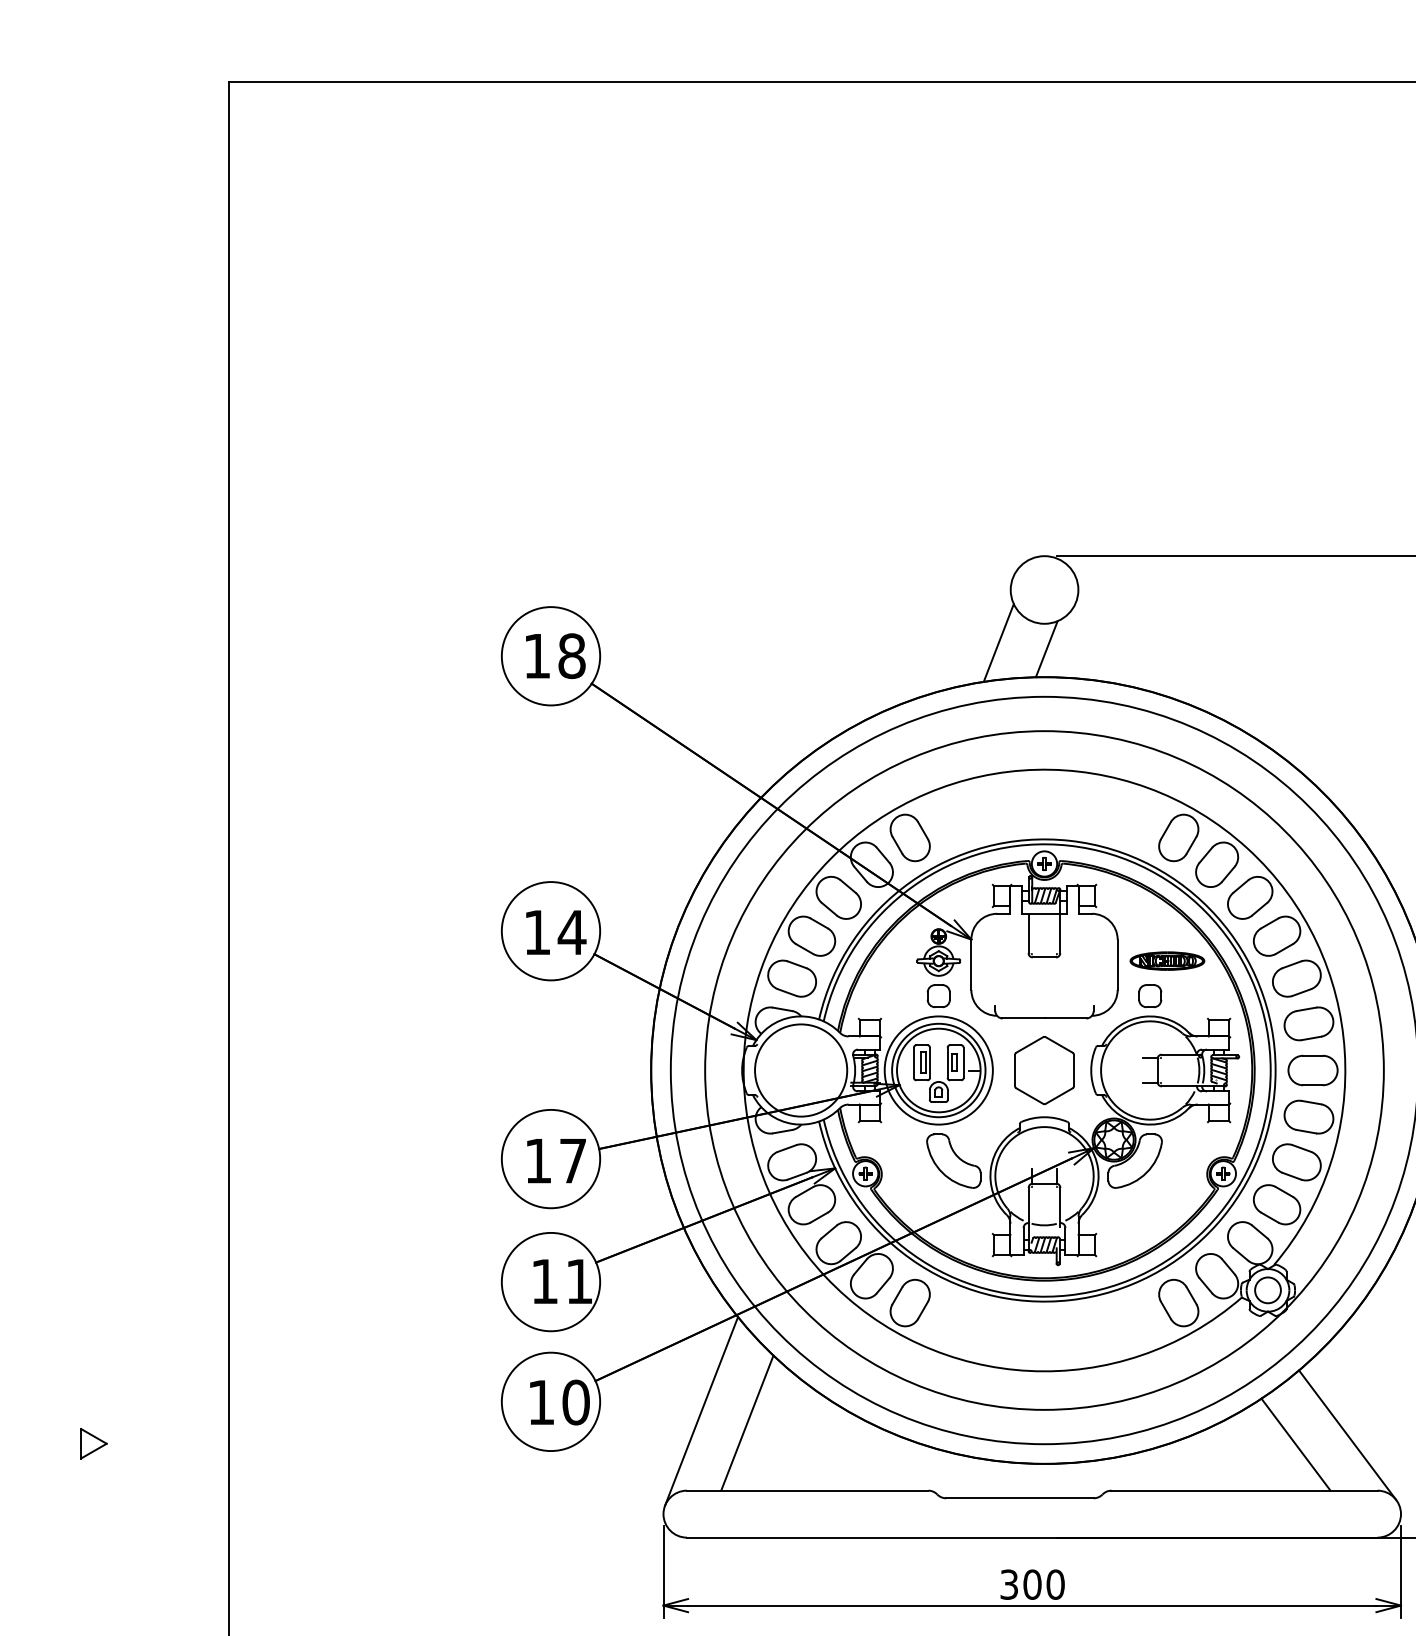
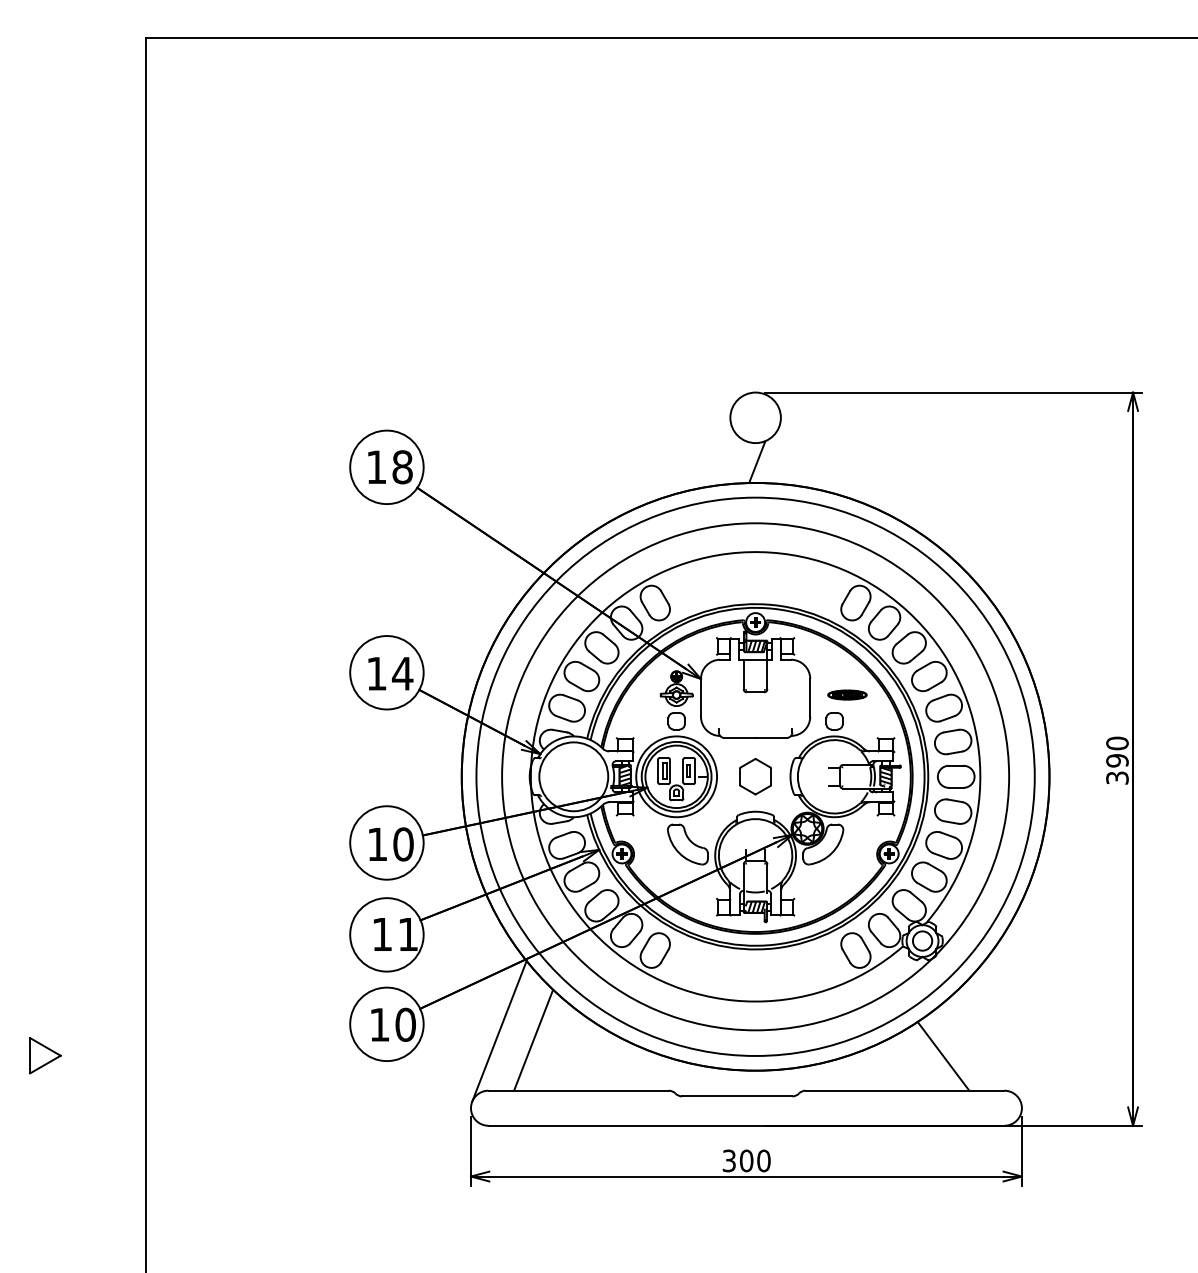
line: (998, 643) -> (721, 457), removed
part: (1167, 960) -> (847, 694), size x0.7
part: (1044, 1070) -> (755, 776), size x0.7
text: (573, 1161) -> (403, 844), 17 -> 10
line: (1346, 1434) -> (981, 1048), removed
part: (93, 1443) -> (45, 1055), size x1.6

